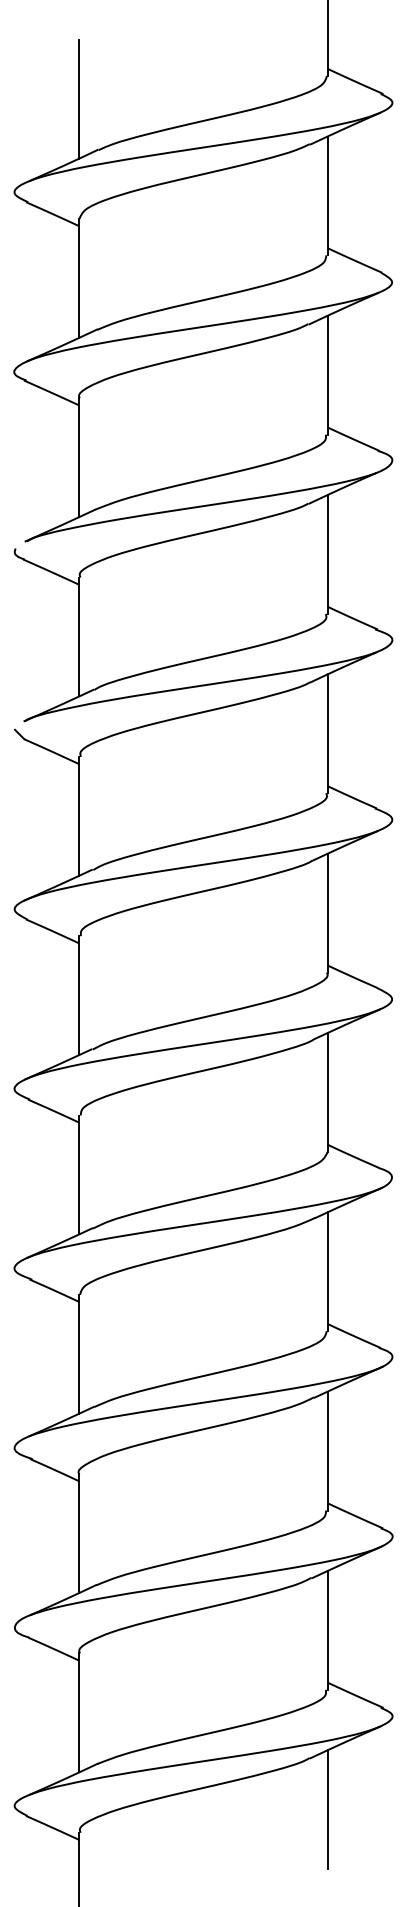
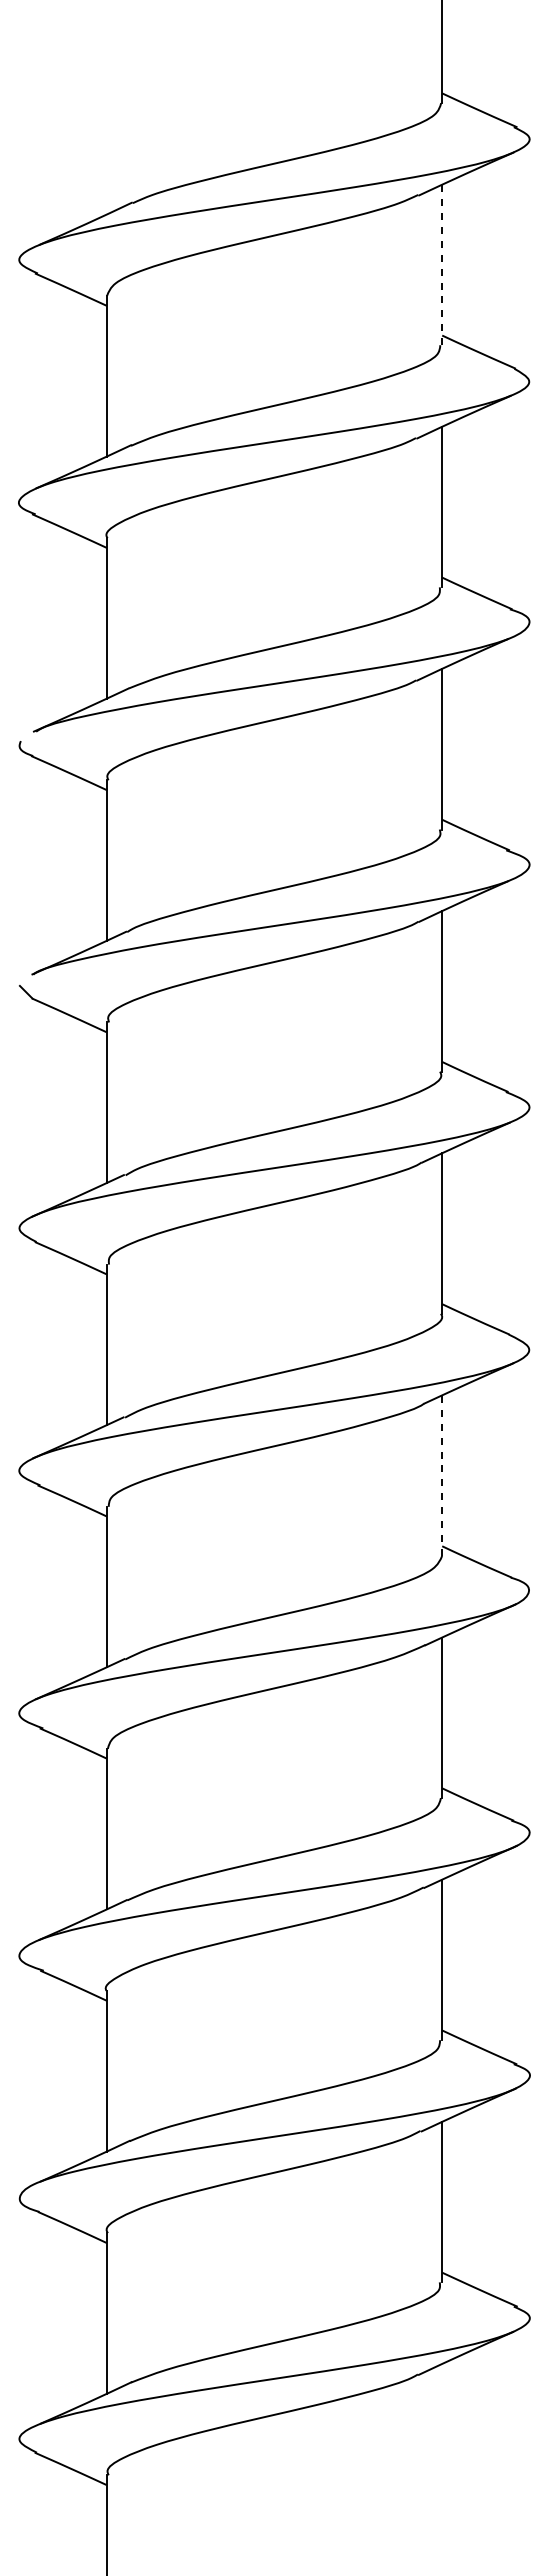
line: (79, 98) -> (106, 133), removed
line: (327, 195) -> (442, 264), solid -> dashed
line: (327, 1092) -> (442, 1475), solid -> dashed
line: (327, 1809) -> (442, 2444), removed

